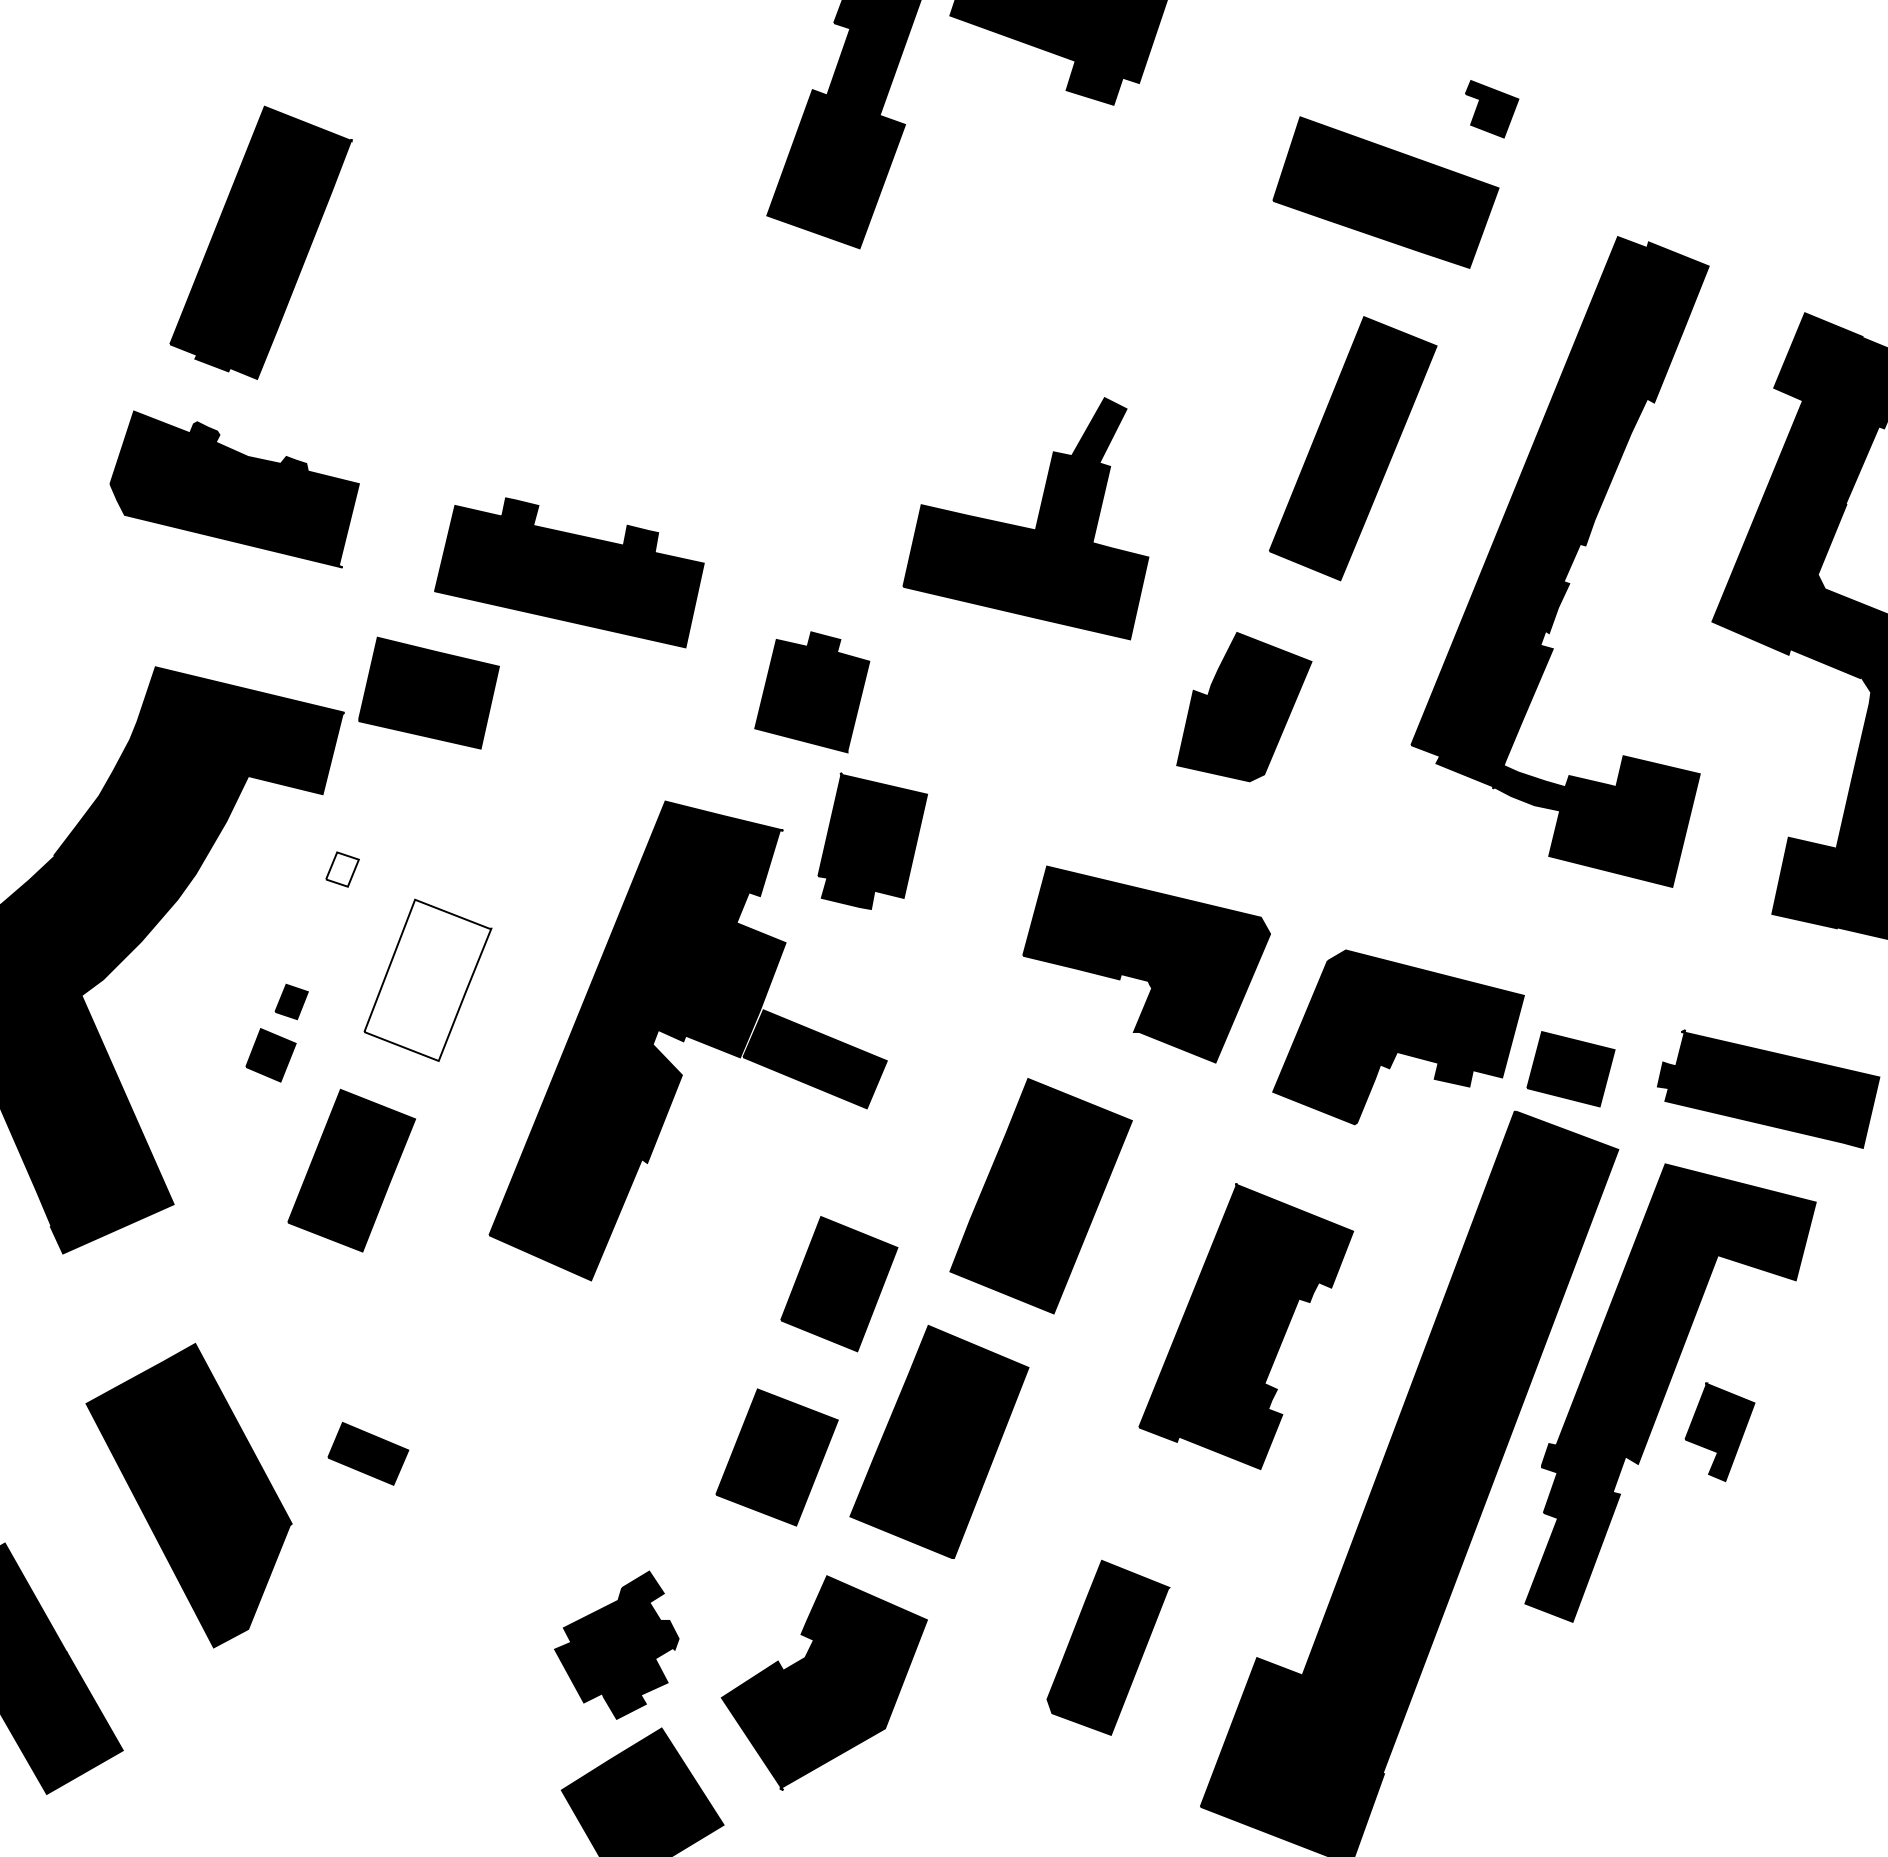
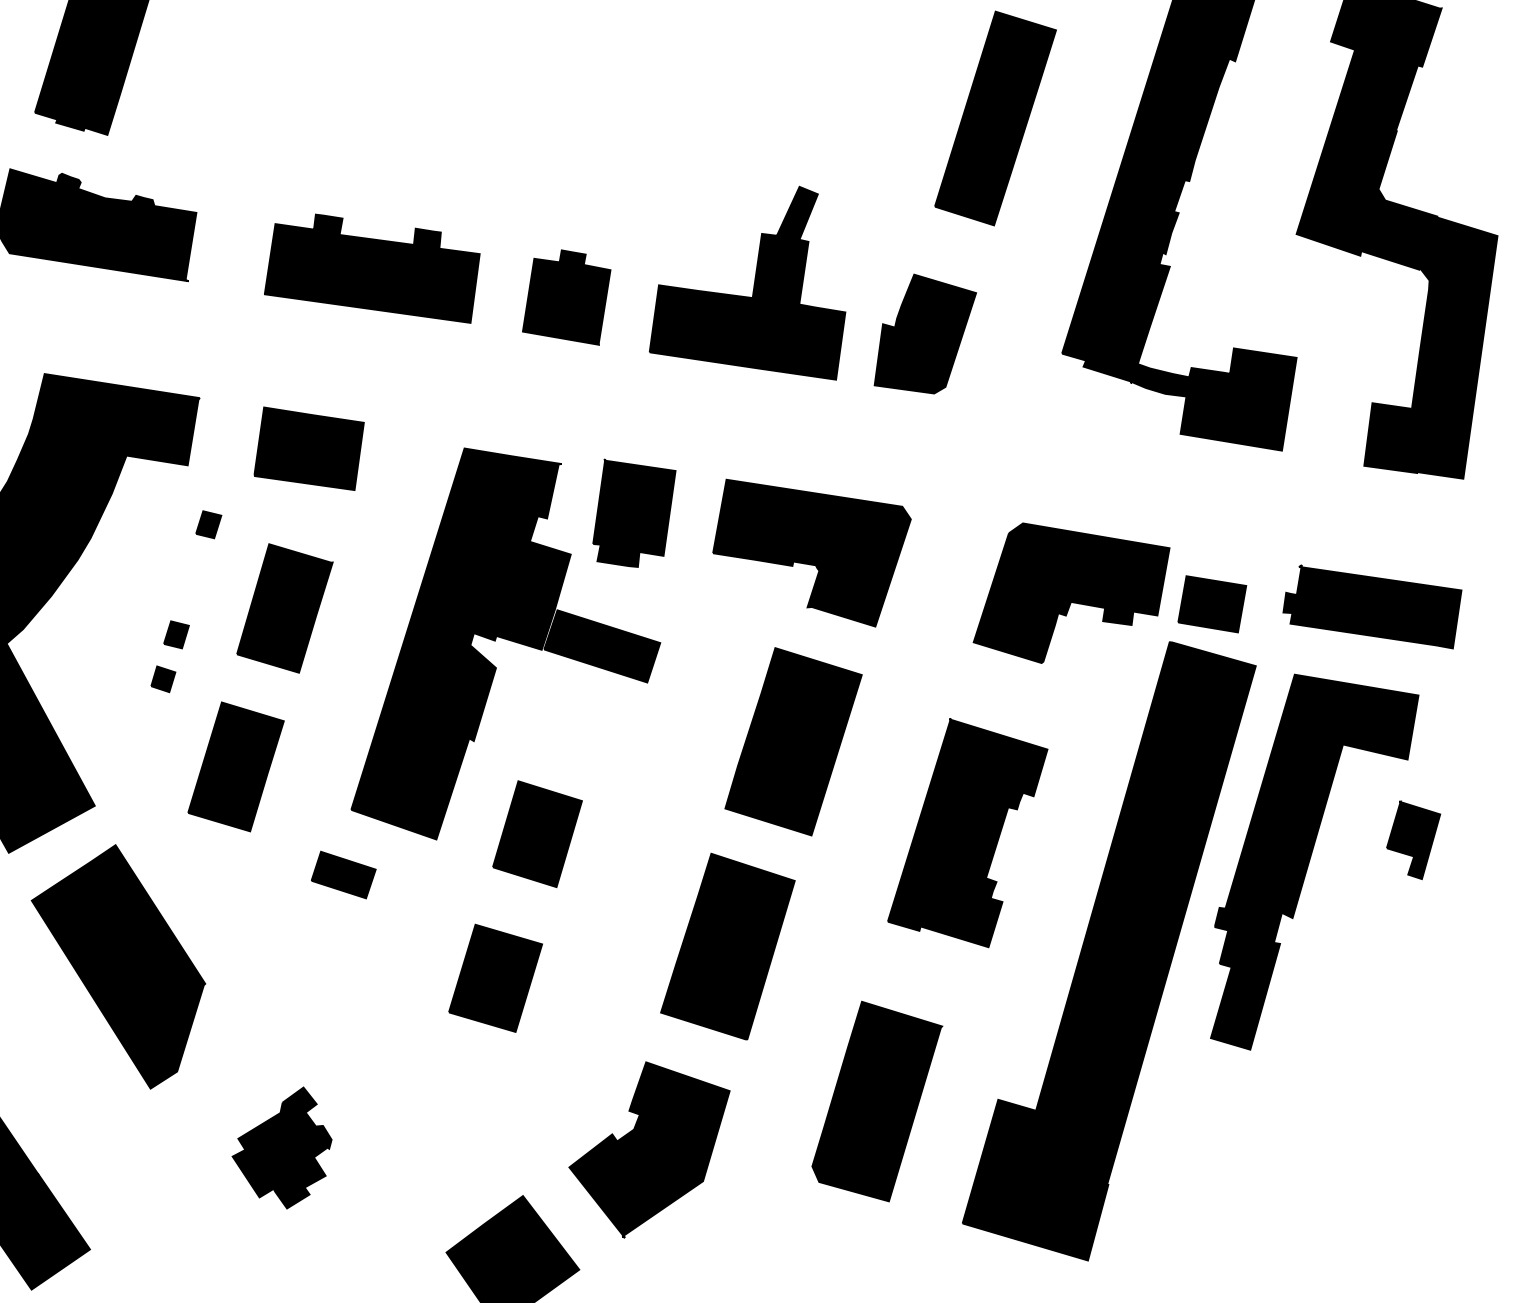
part: (1023, 526) -> (742, 295), moved
part: (428, 692) -> (308, 448), moved
part: (812, 692) -> (566, 298), moved
part: (872, 840) -> (634, 511), moved
fill: (342, 869) -> (208, 524), added
part: (1146, 964) -> (813, 552), moved
fill: (427, 980) -> (284, 608), added
part: (270, 1055) -> (162, 679), size x0.62
part: (839, 1284) -> (537, 834), moved
part: (1719, 1431) -> (1413, 839), moved
part: (368, 1453) -> (343, 874), moved
part: (776, 1457) -> (495, 978), moved
part: (188, 1495) -> (120, 967), moved
part: (616, 1644) -> (281, 1148), moved
part: (1108, 1647) -> (877, 1101), size x1.43

